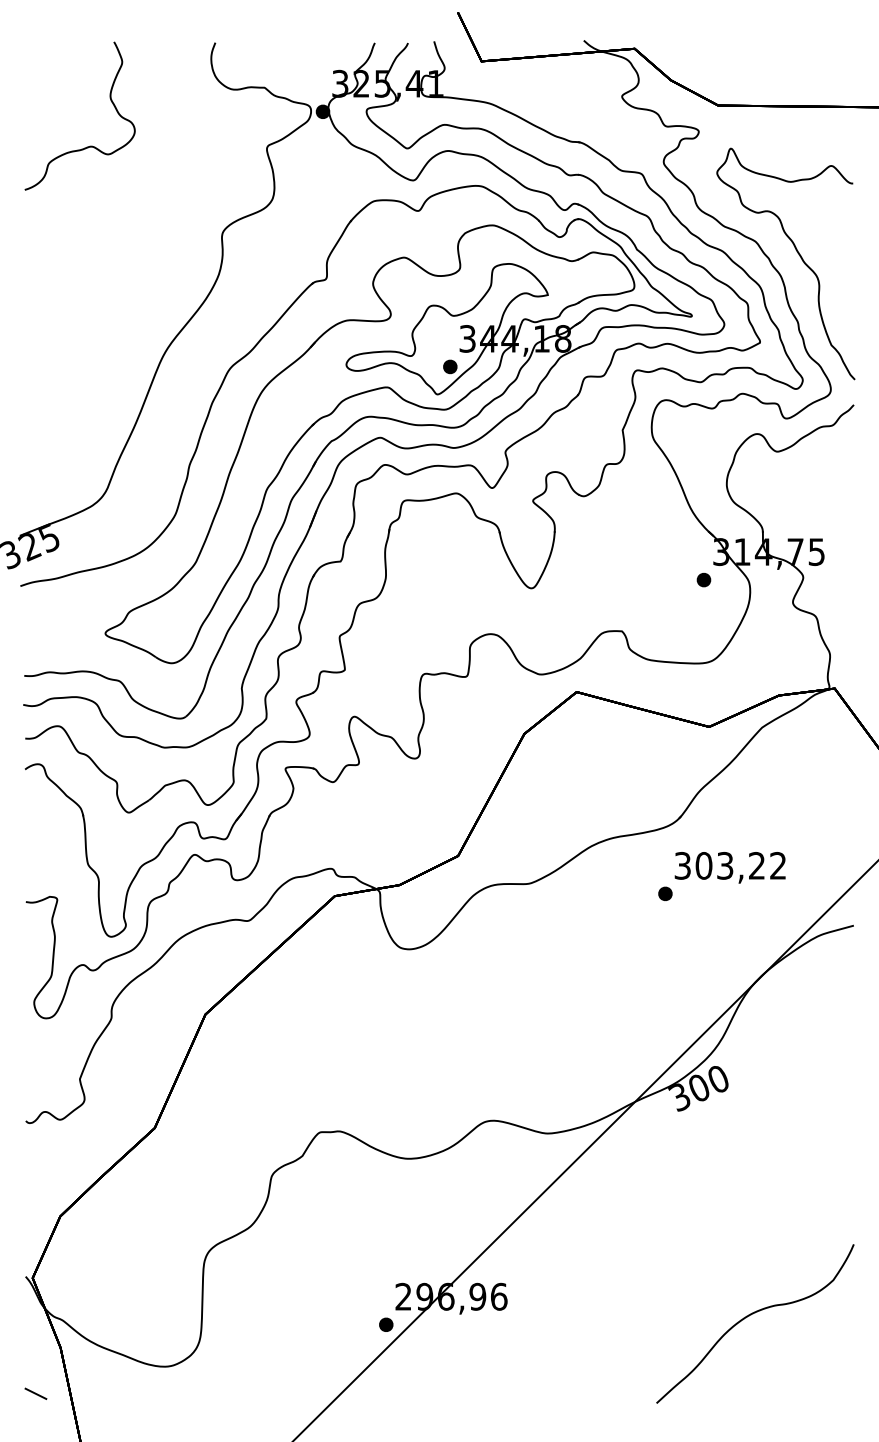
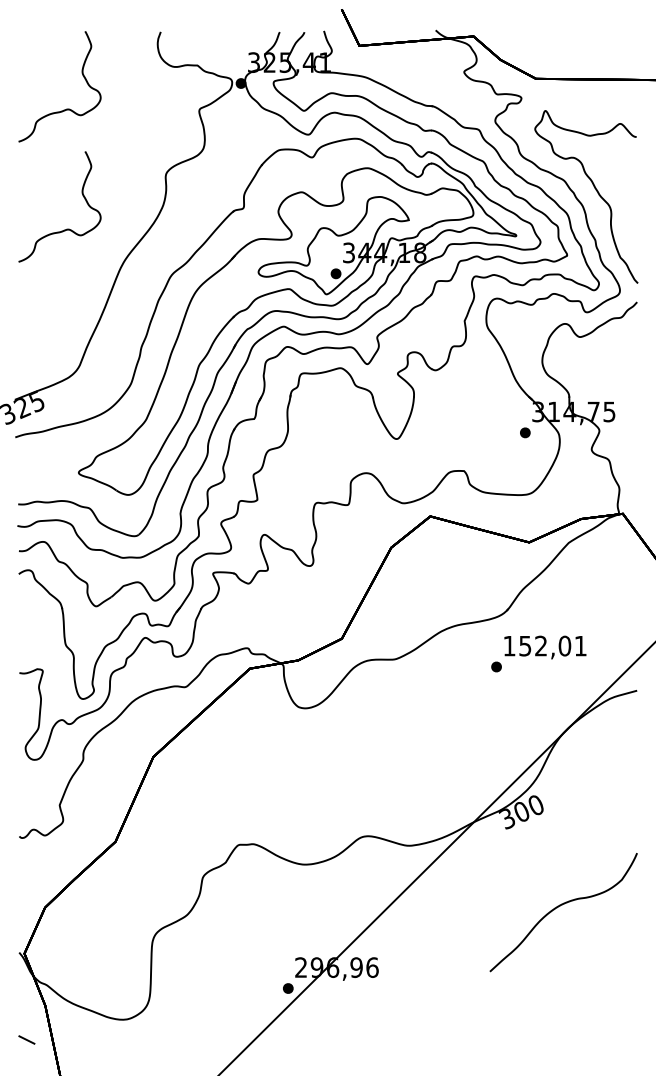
curve: (90, 306) -> (67, 228), added
text: (729, 865) -> (544, 645), 303,22 -> 152,01
curve: (751, 1315) -> (560, 906), moved

